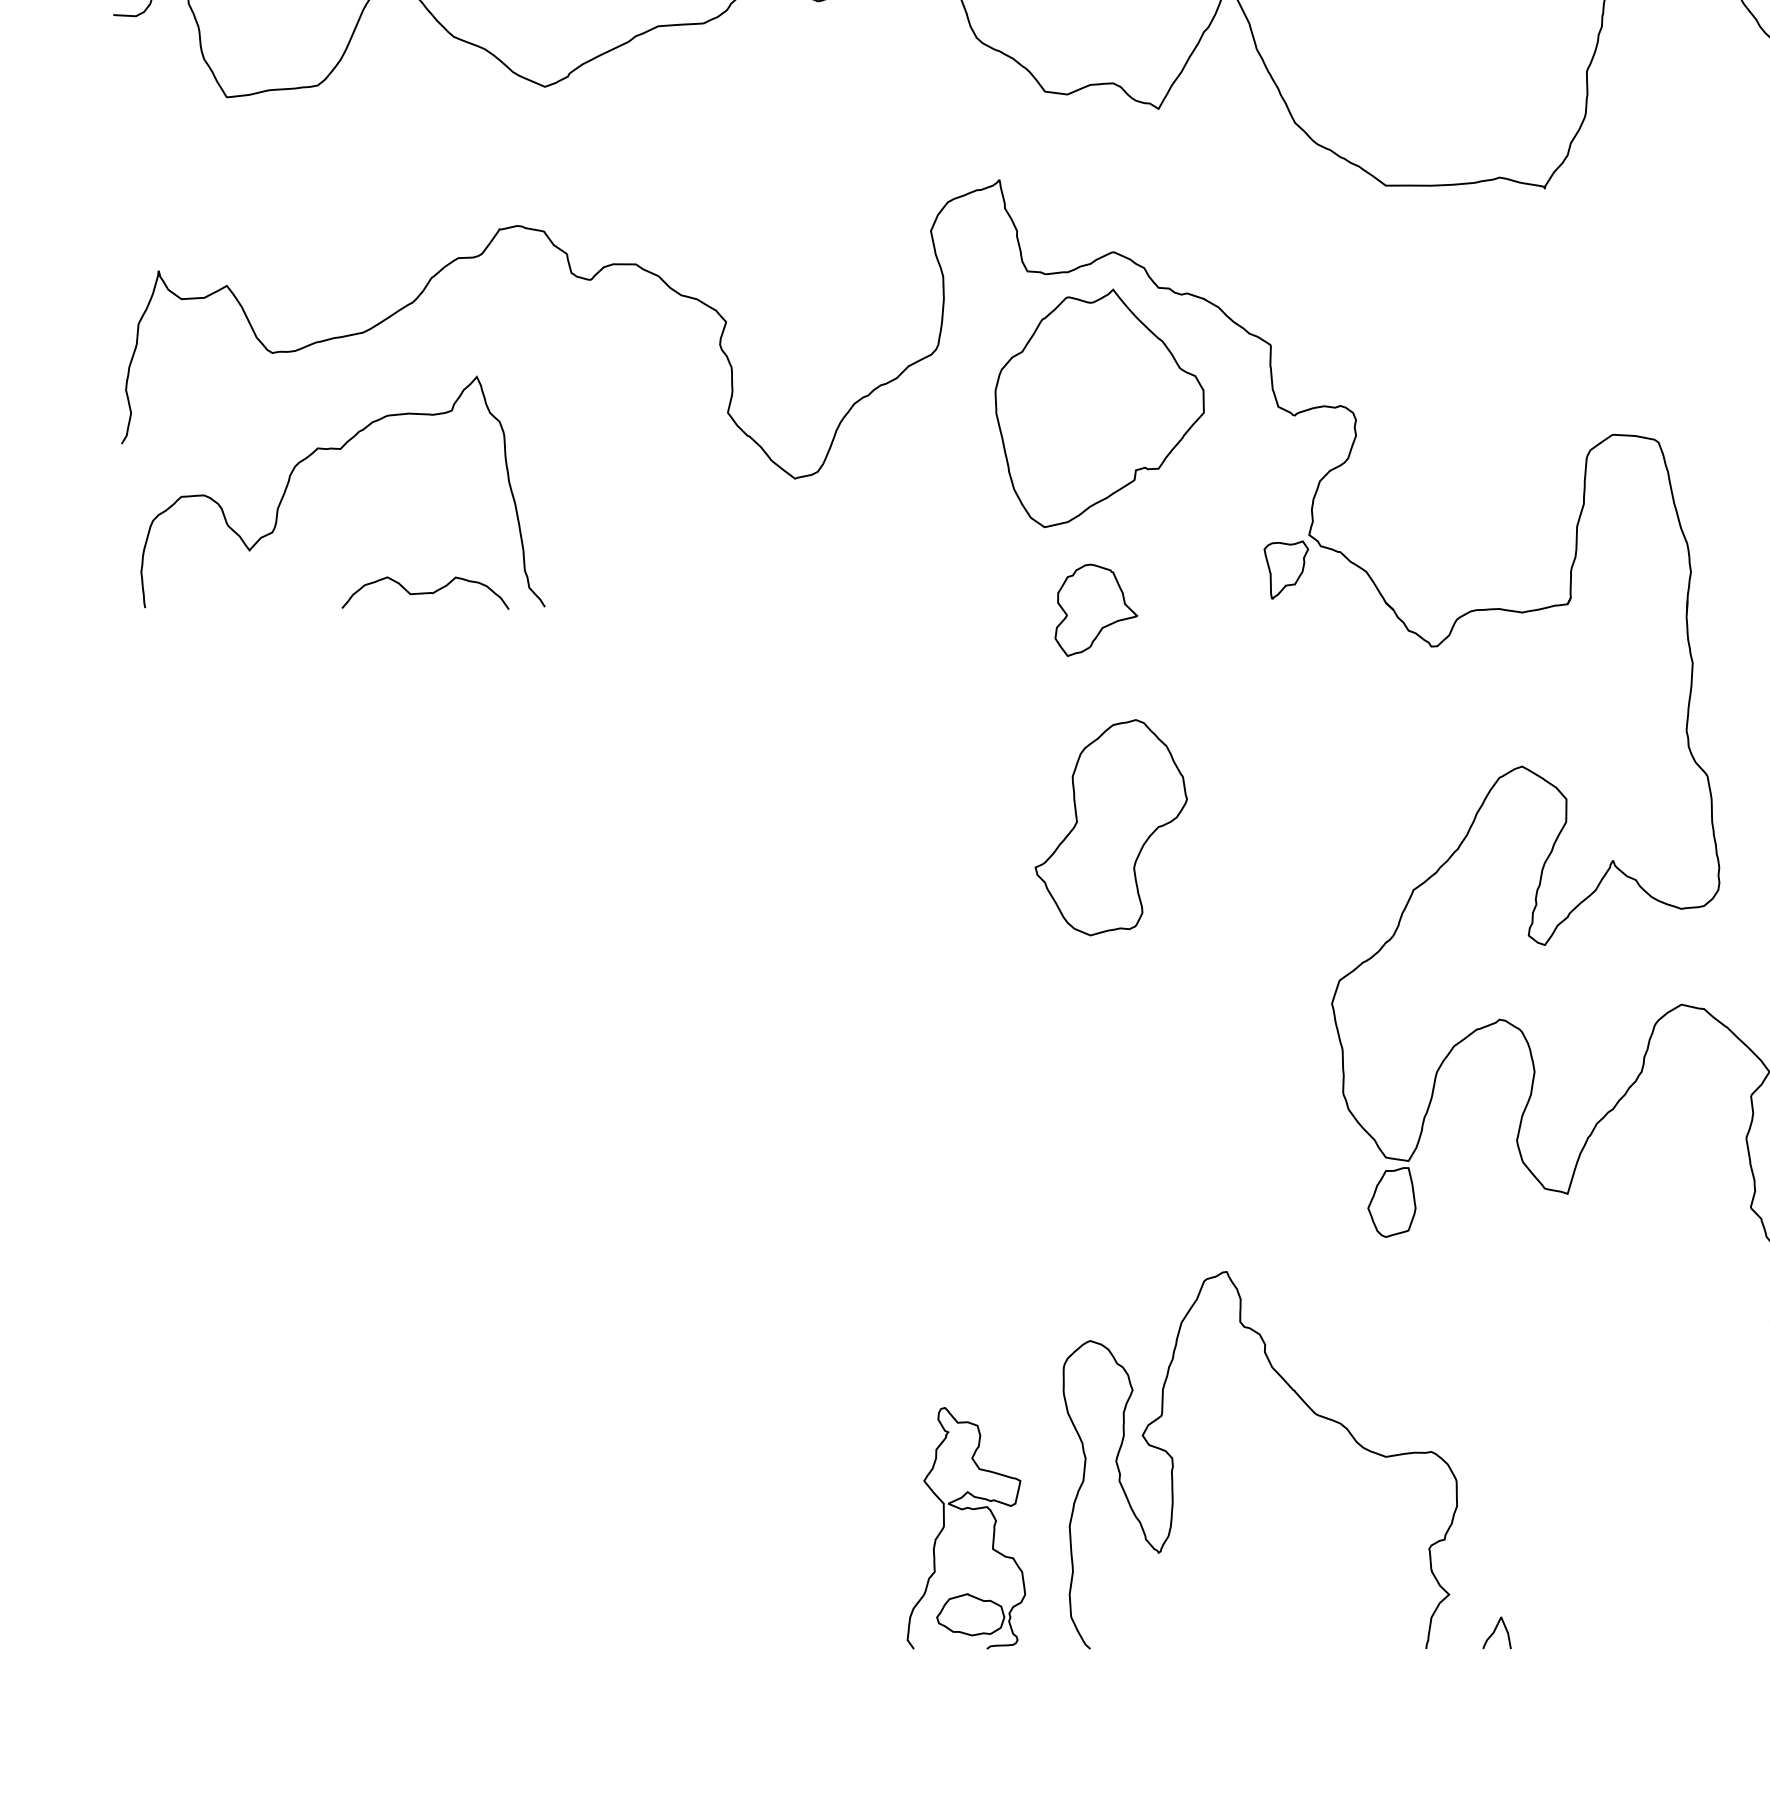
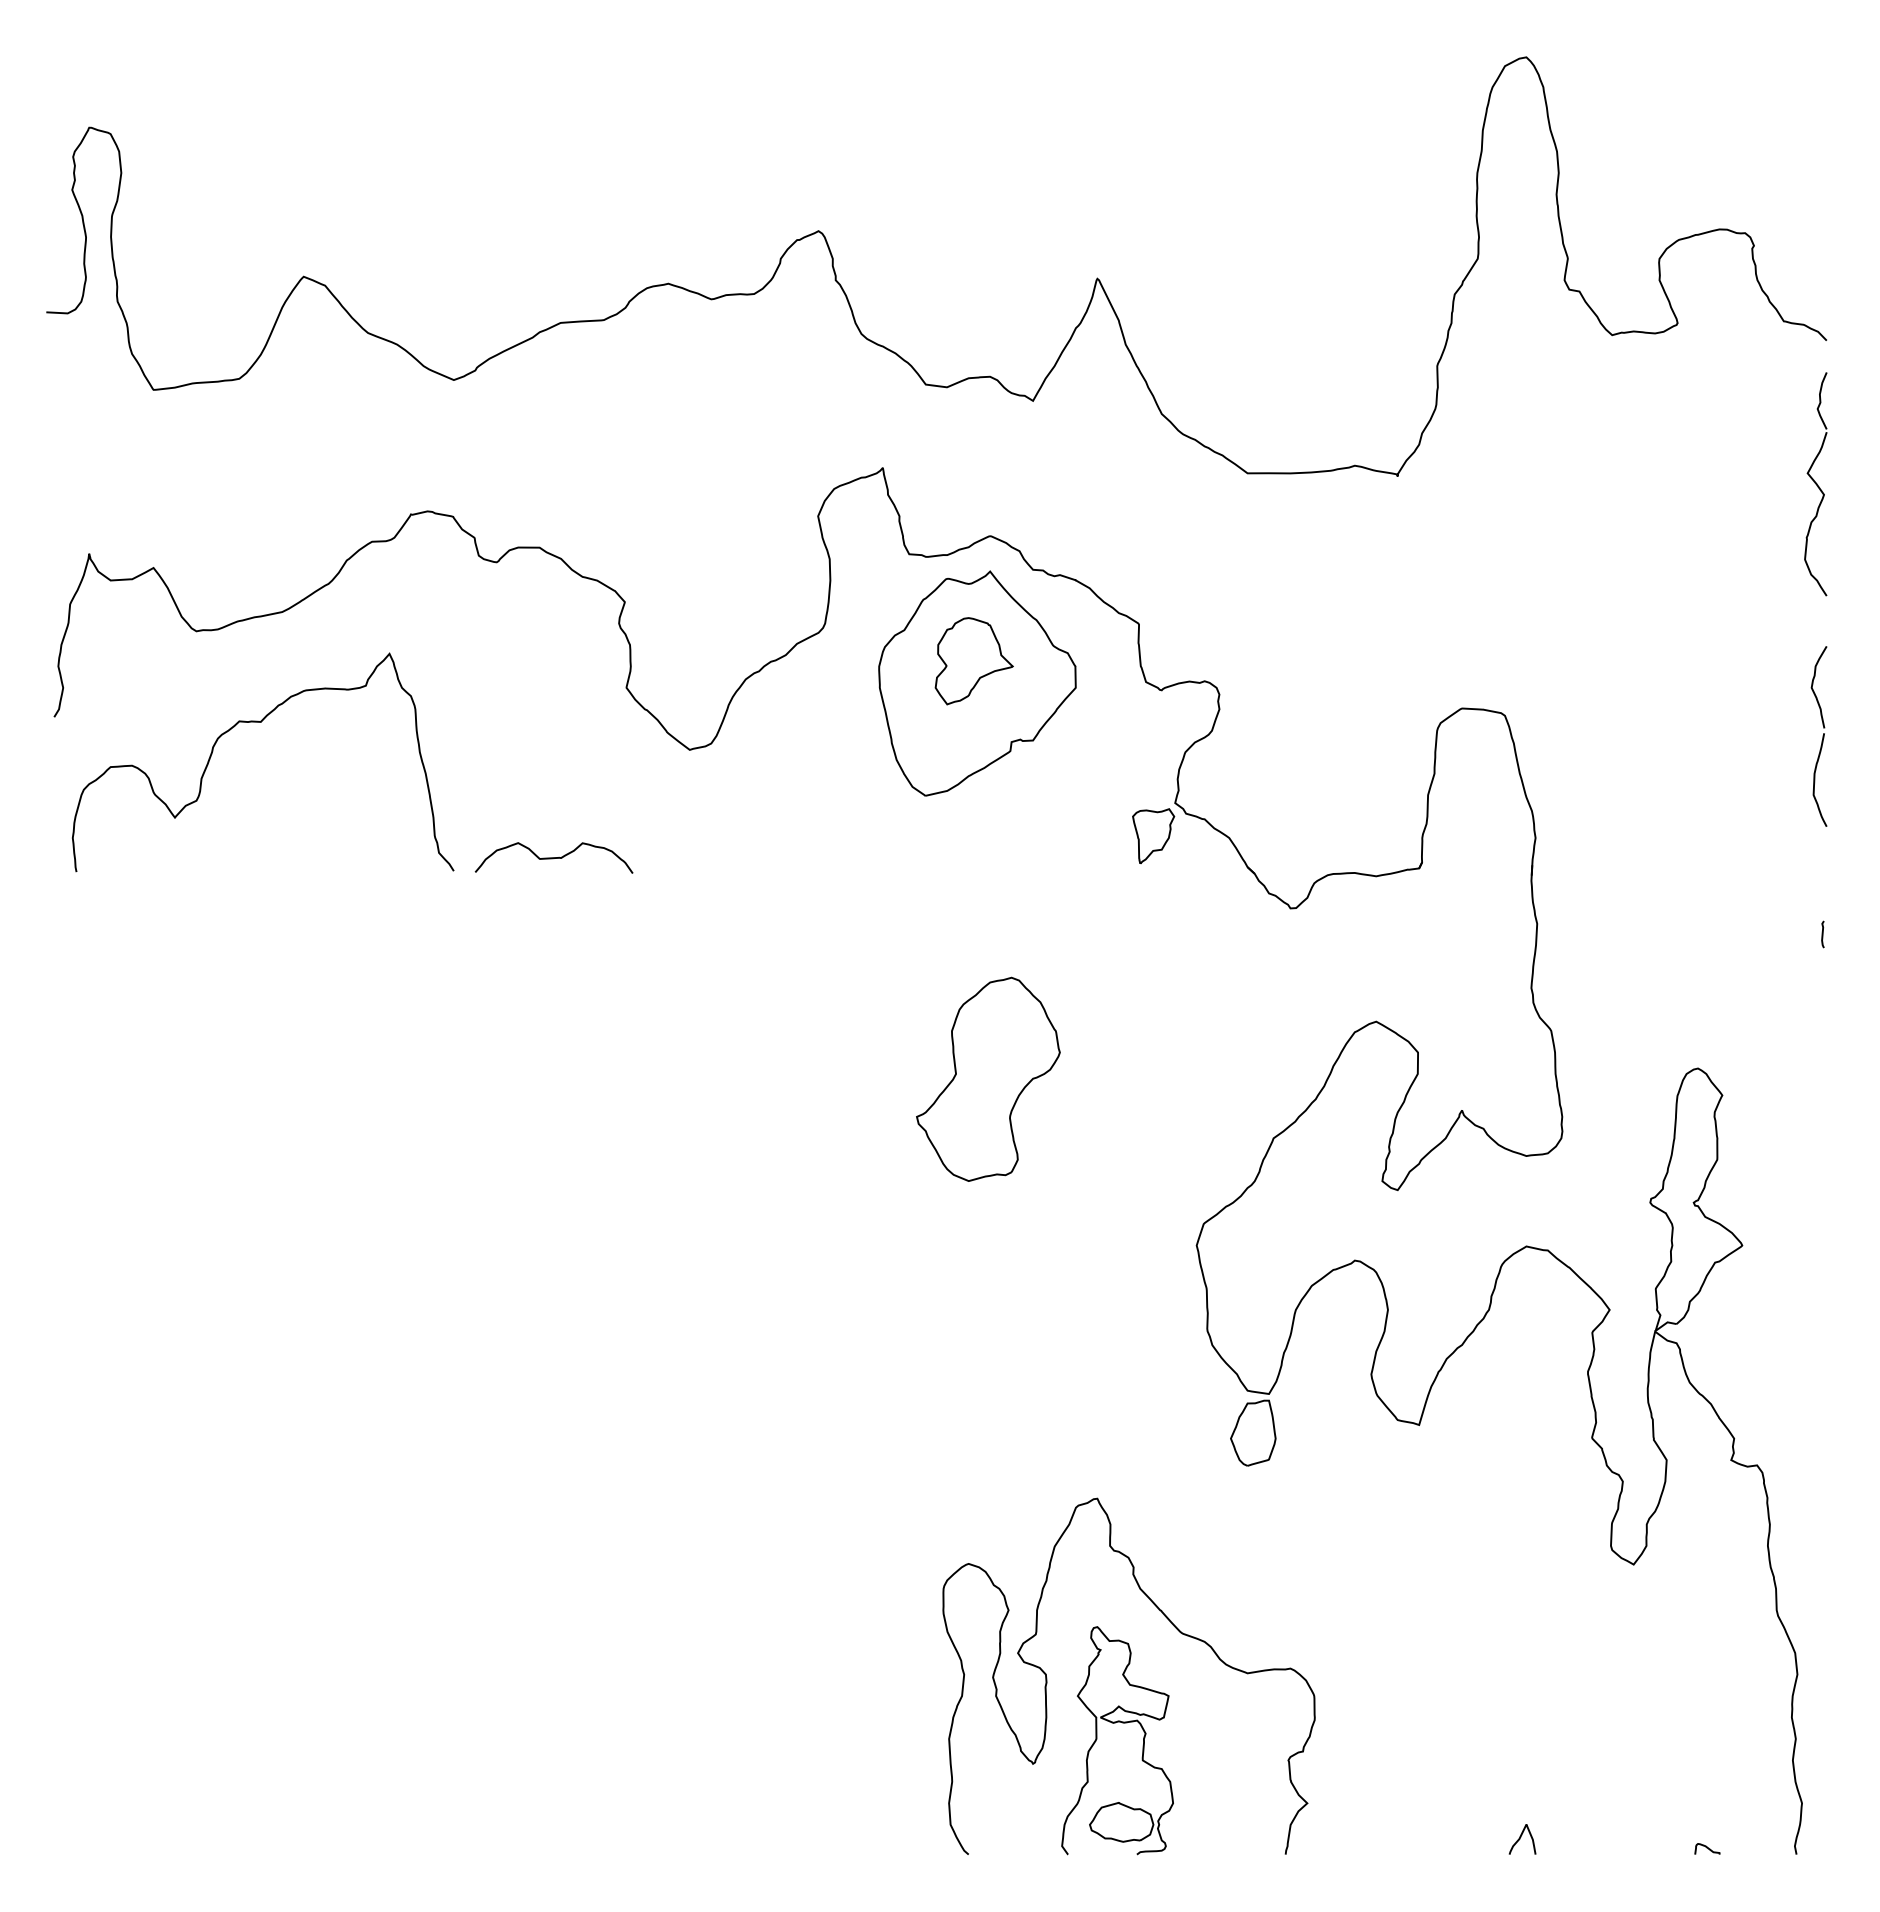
curve: (424, 592) -> (553, 857), moved
part: (1095, 610) -> (973, 661), moved
part: (964, 1510) -> (1115, 1723), moved
curve: (1494, 1632) -> (1520, 1839), moved

